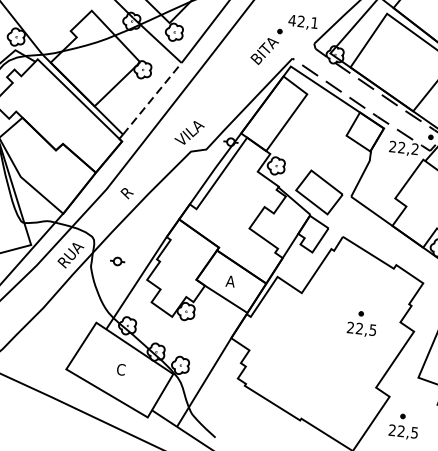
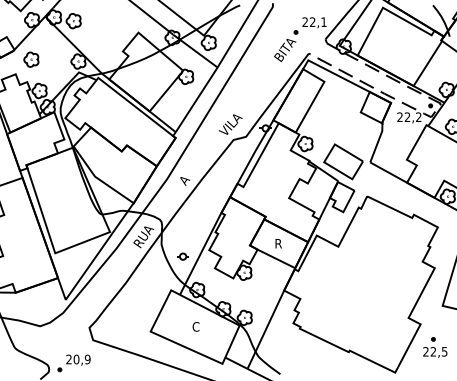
text: (292, 19) -> (305, 21), 42,1 -> 22,1
line: (152, 98) -> (196, 99), dashed -> solid
text: (126, 193) -> (184, 180), R -> A
part: (116, 261) -> (182, 256), moved
text: (229, 281) -> (277, 243), A -> R
part: (362, 323) -> (391, 266), removed

